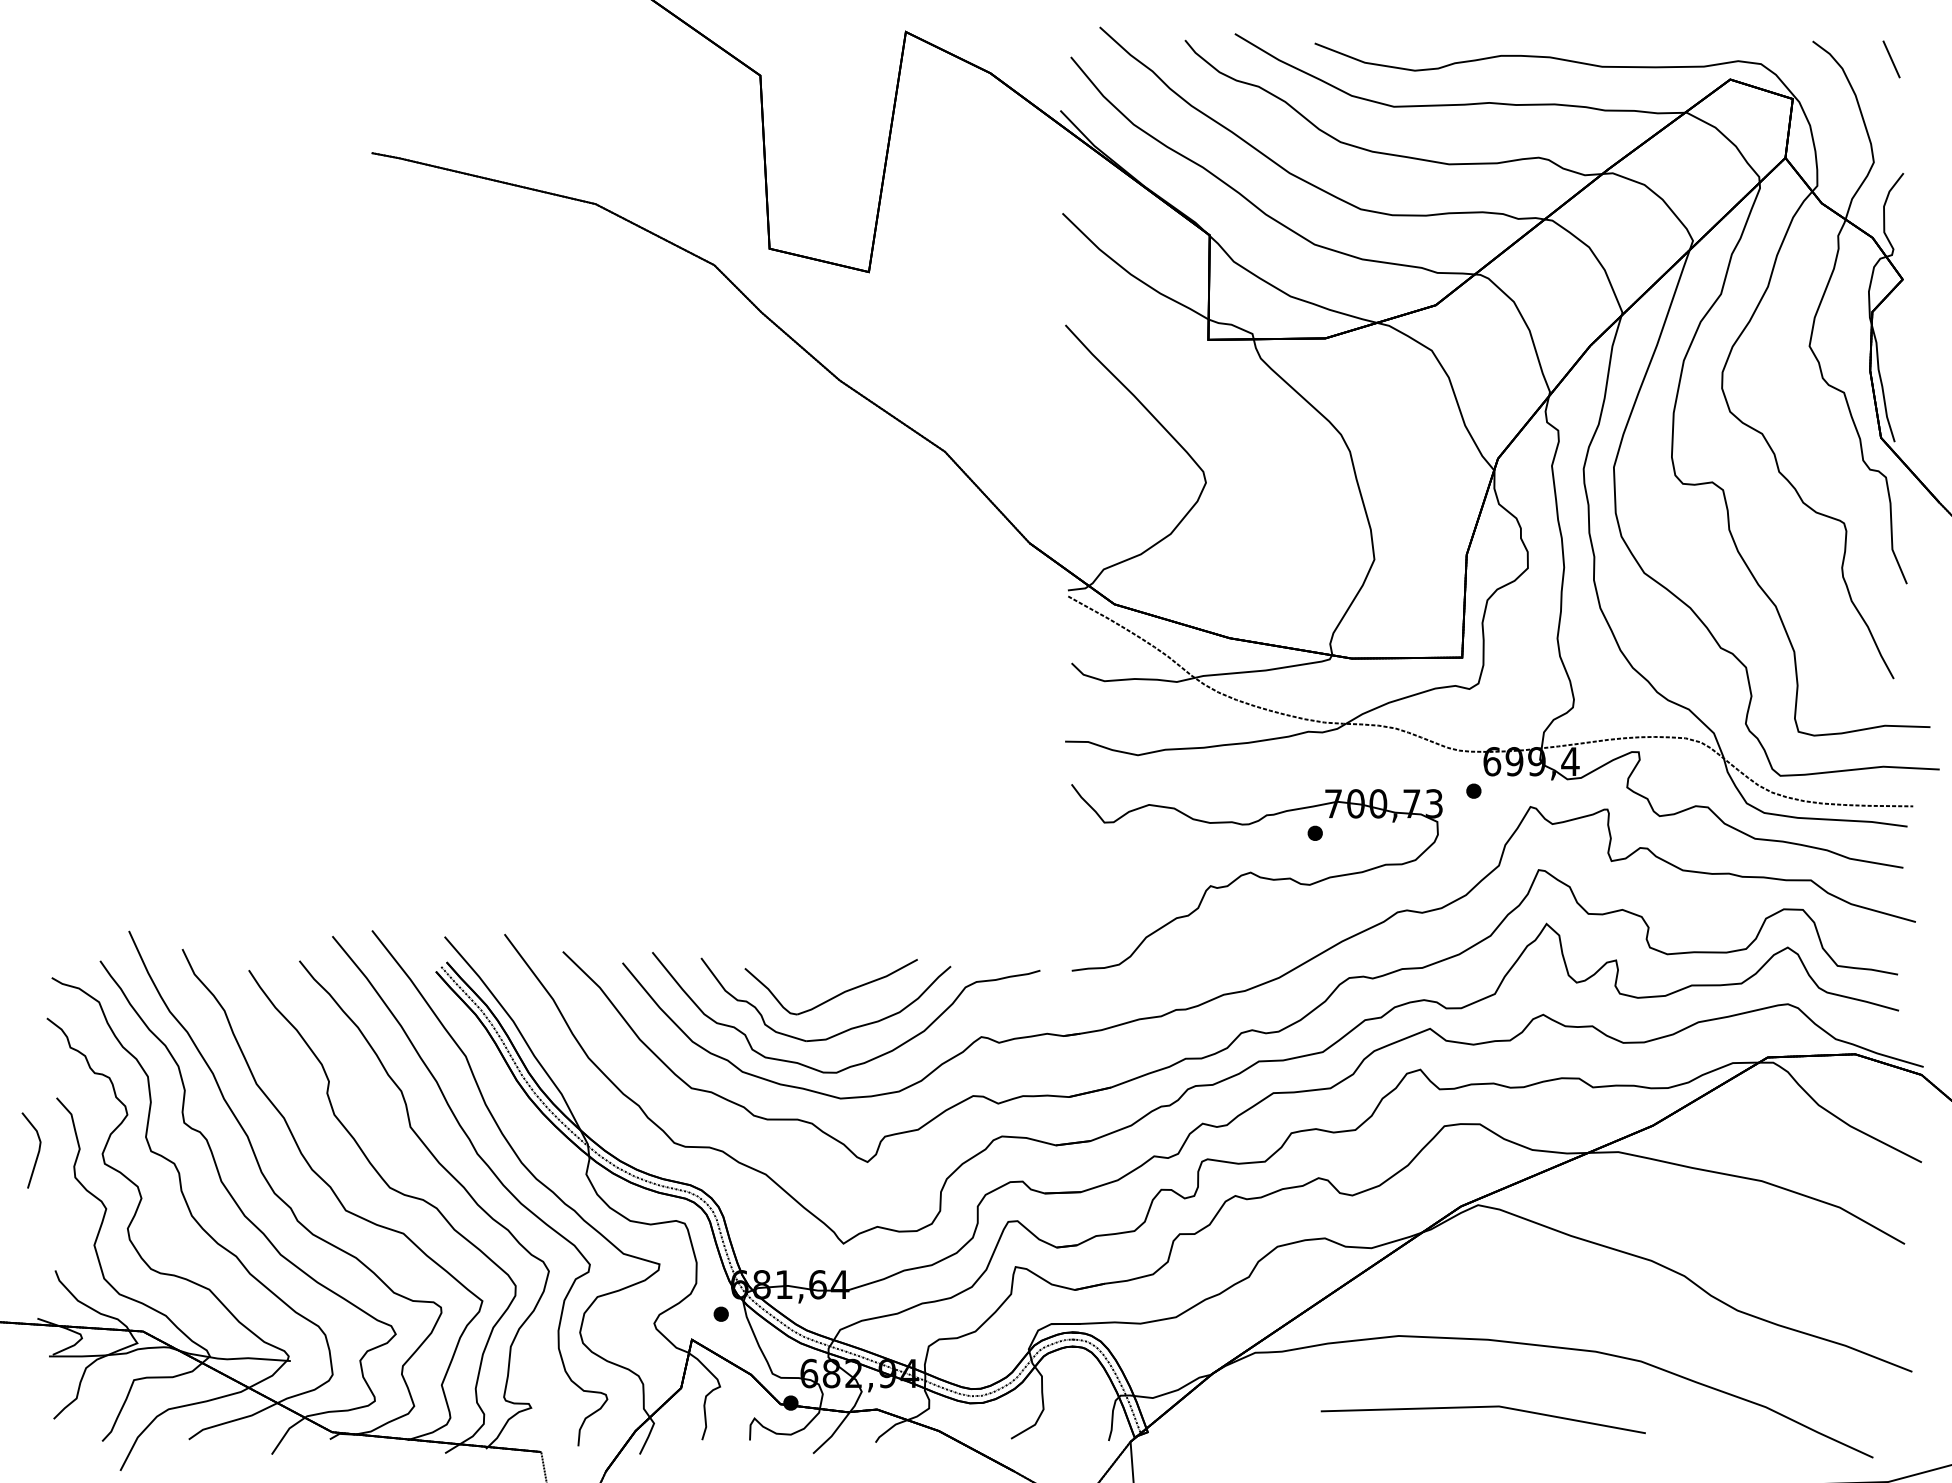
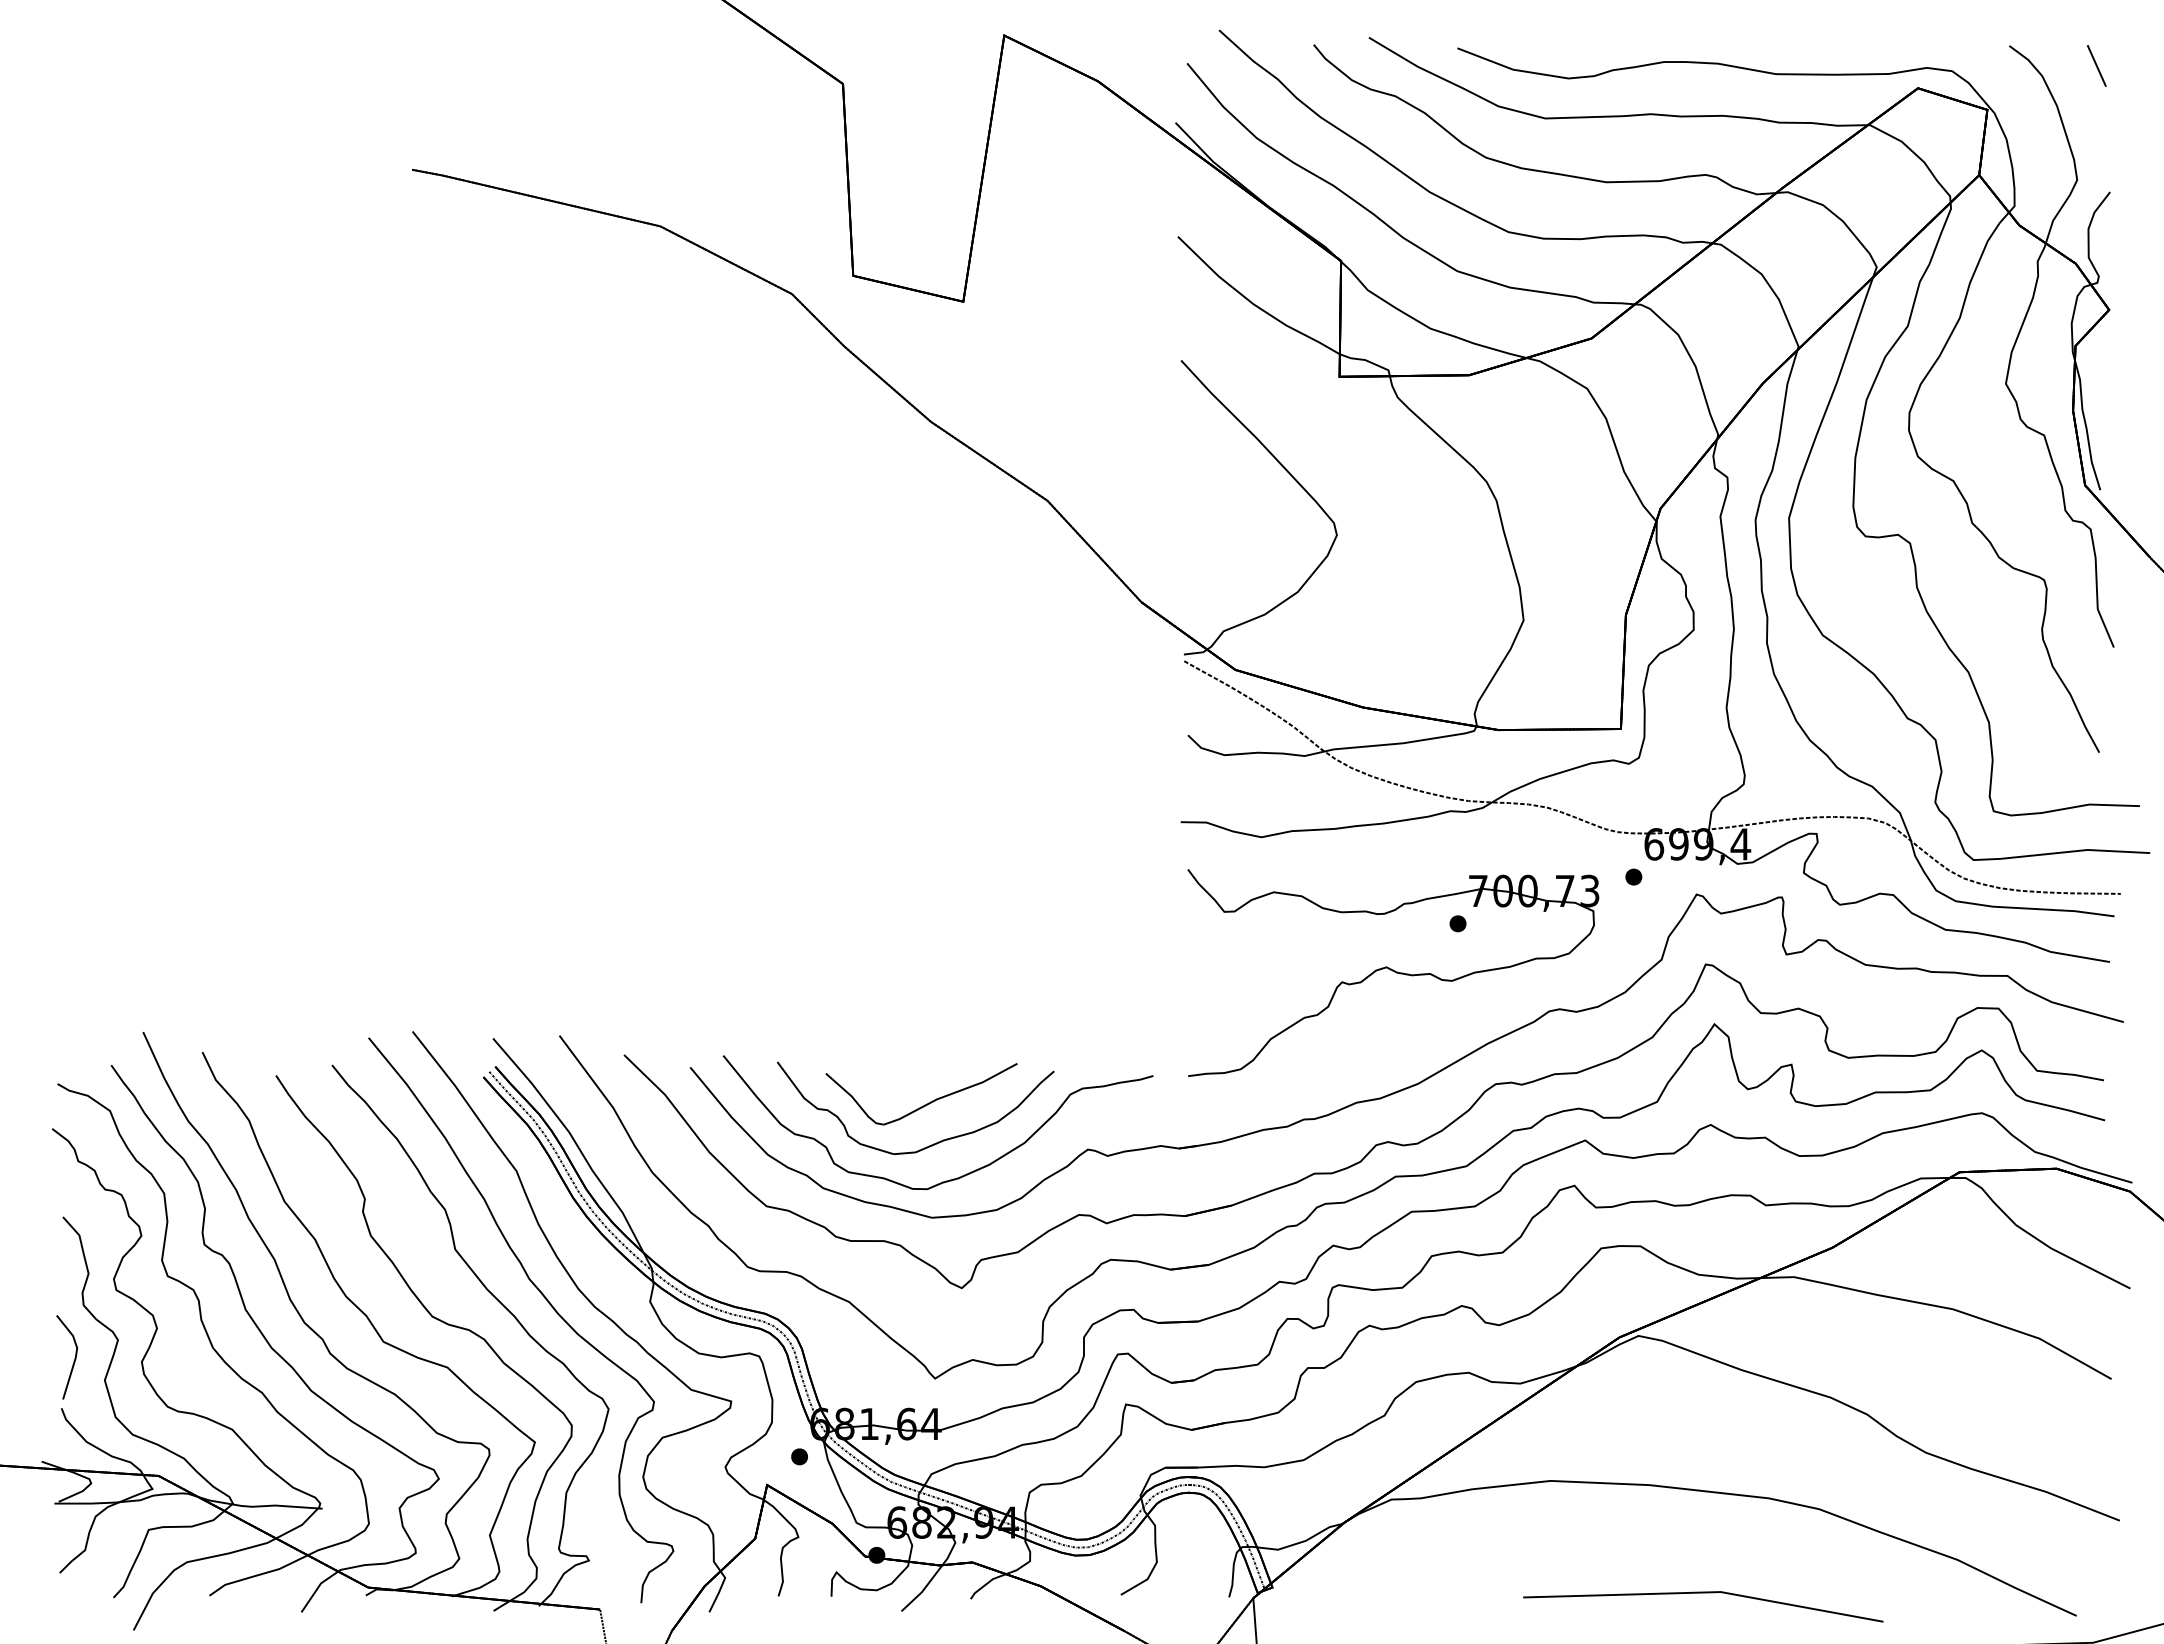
line: (38, 1150) -> (74, 1357), moved
part: (1483, 1407) -> (1703, 1593), moved

